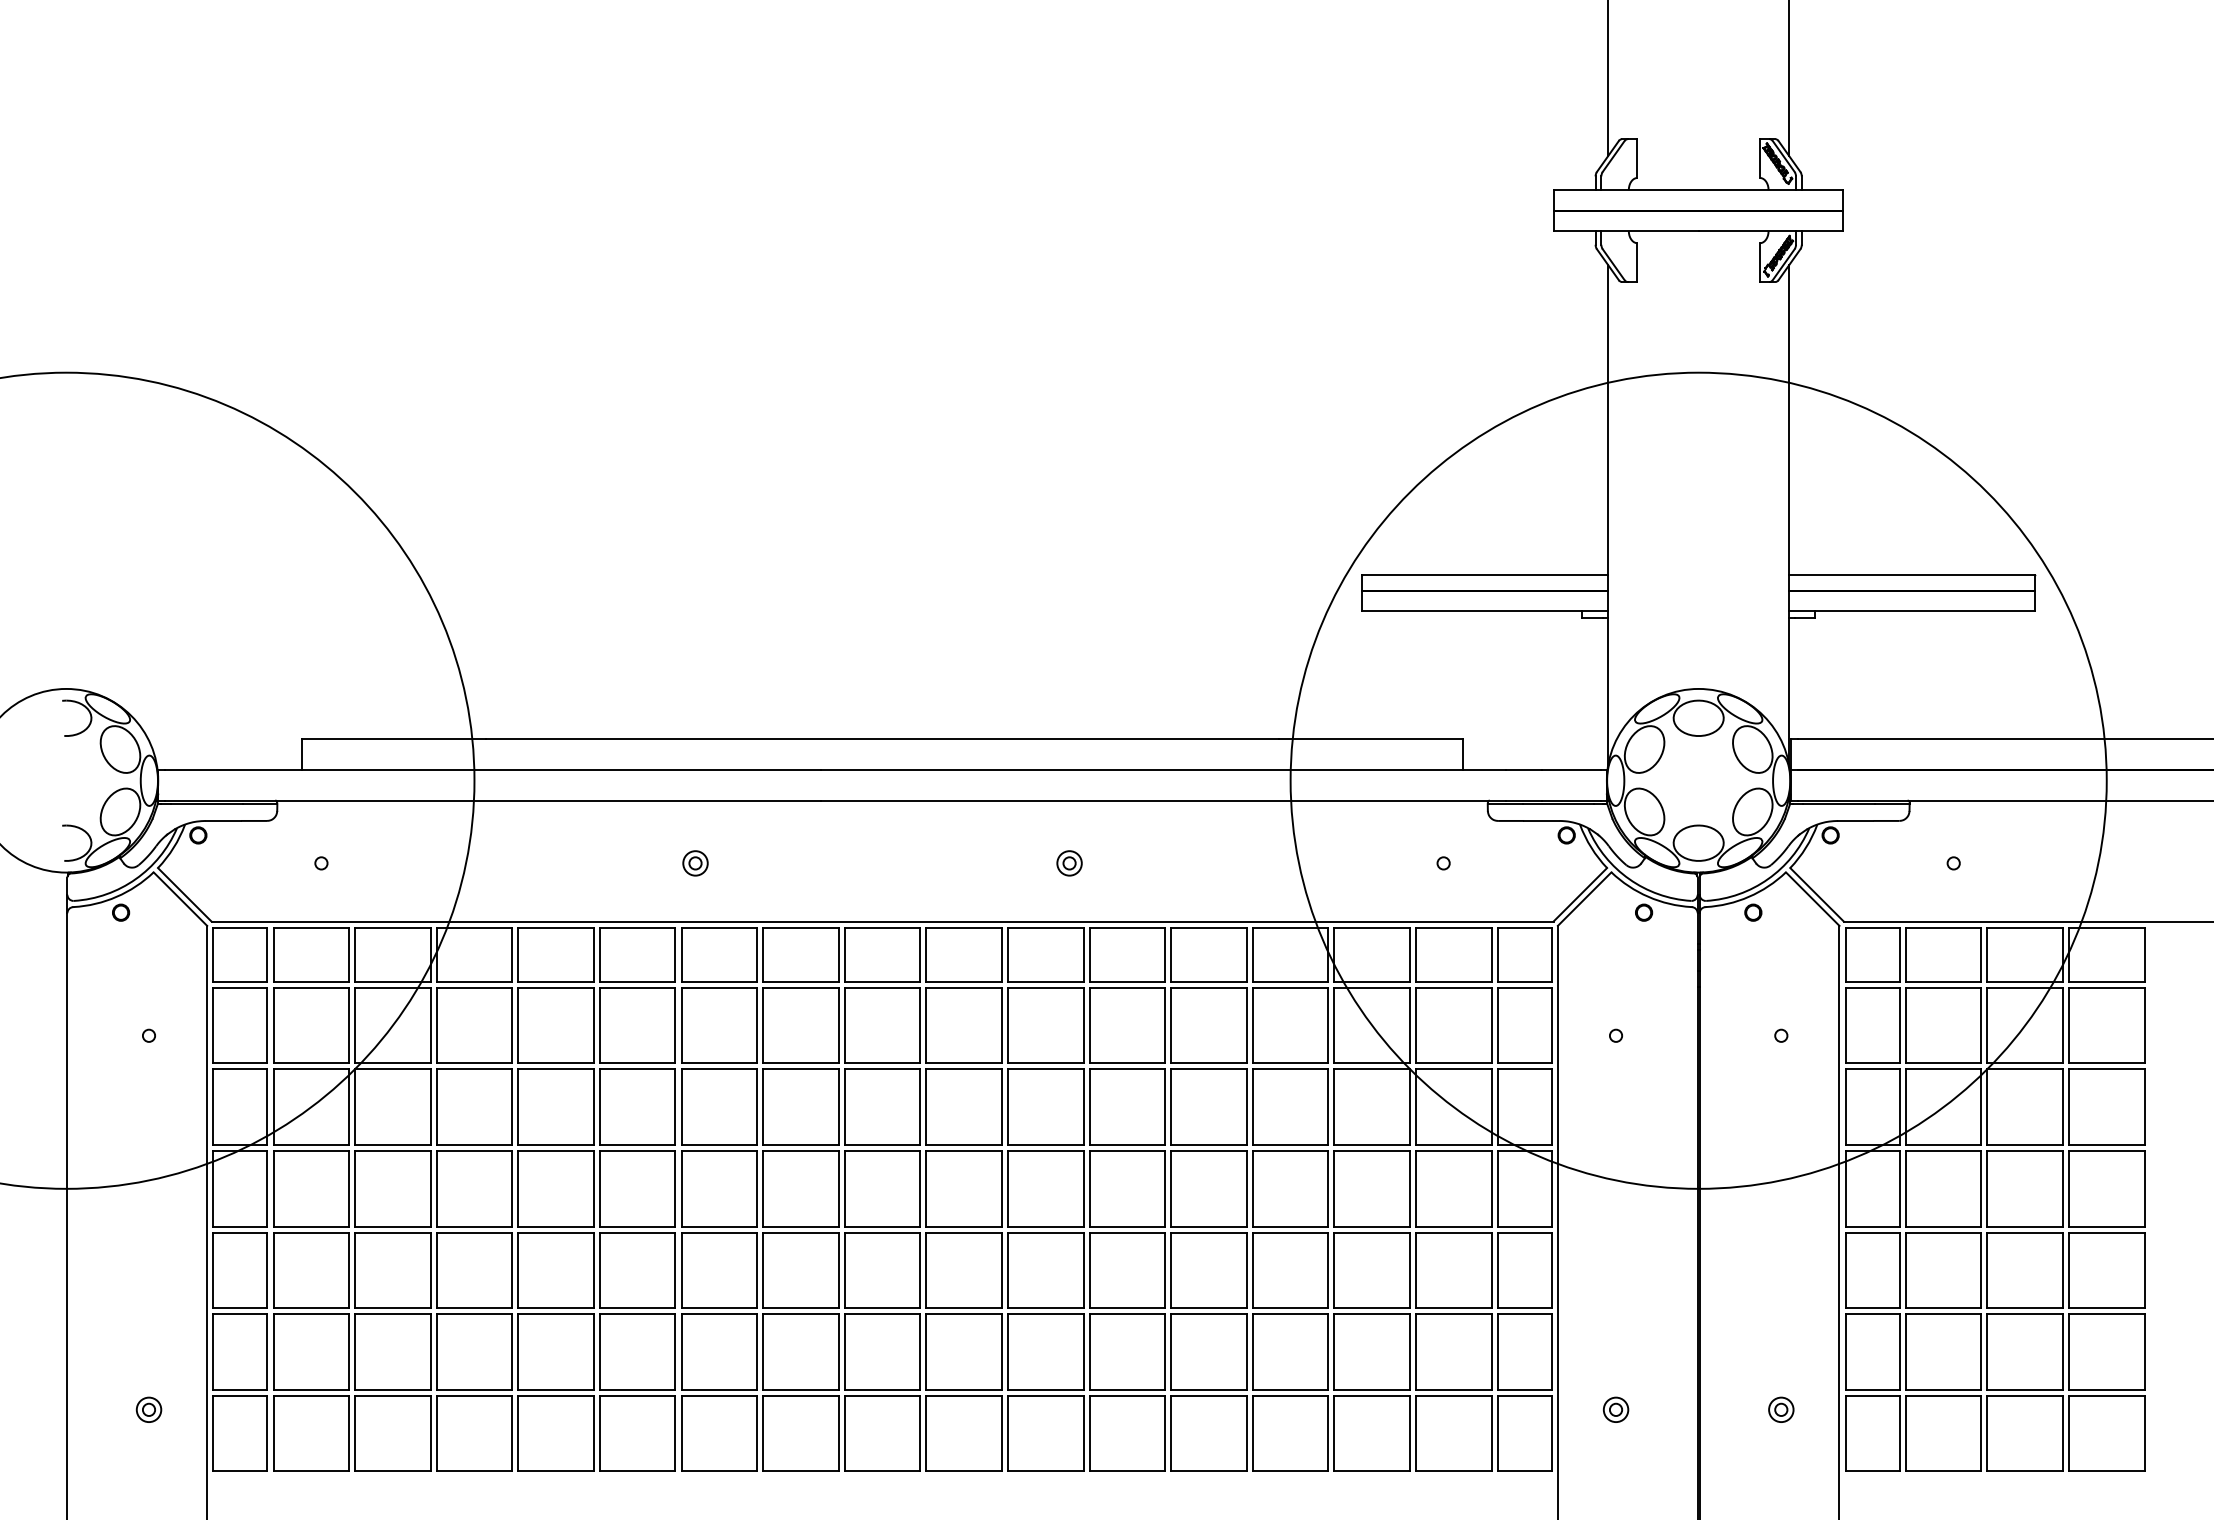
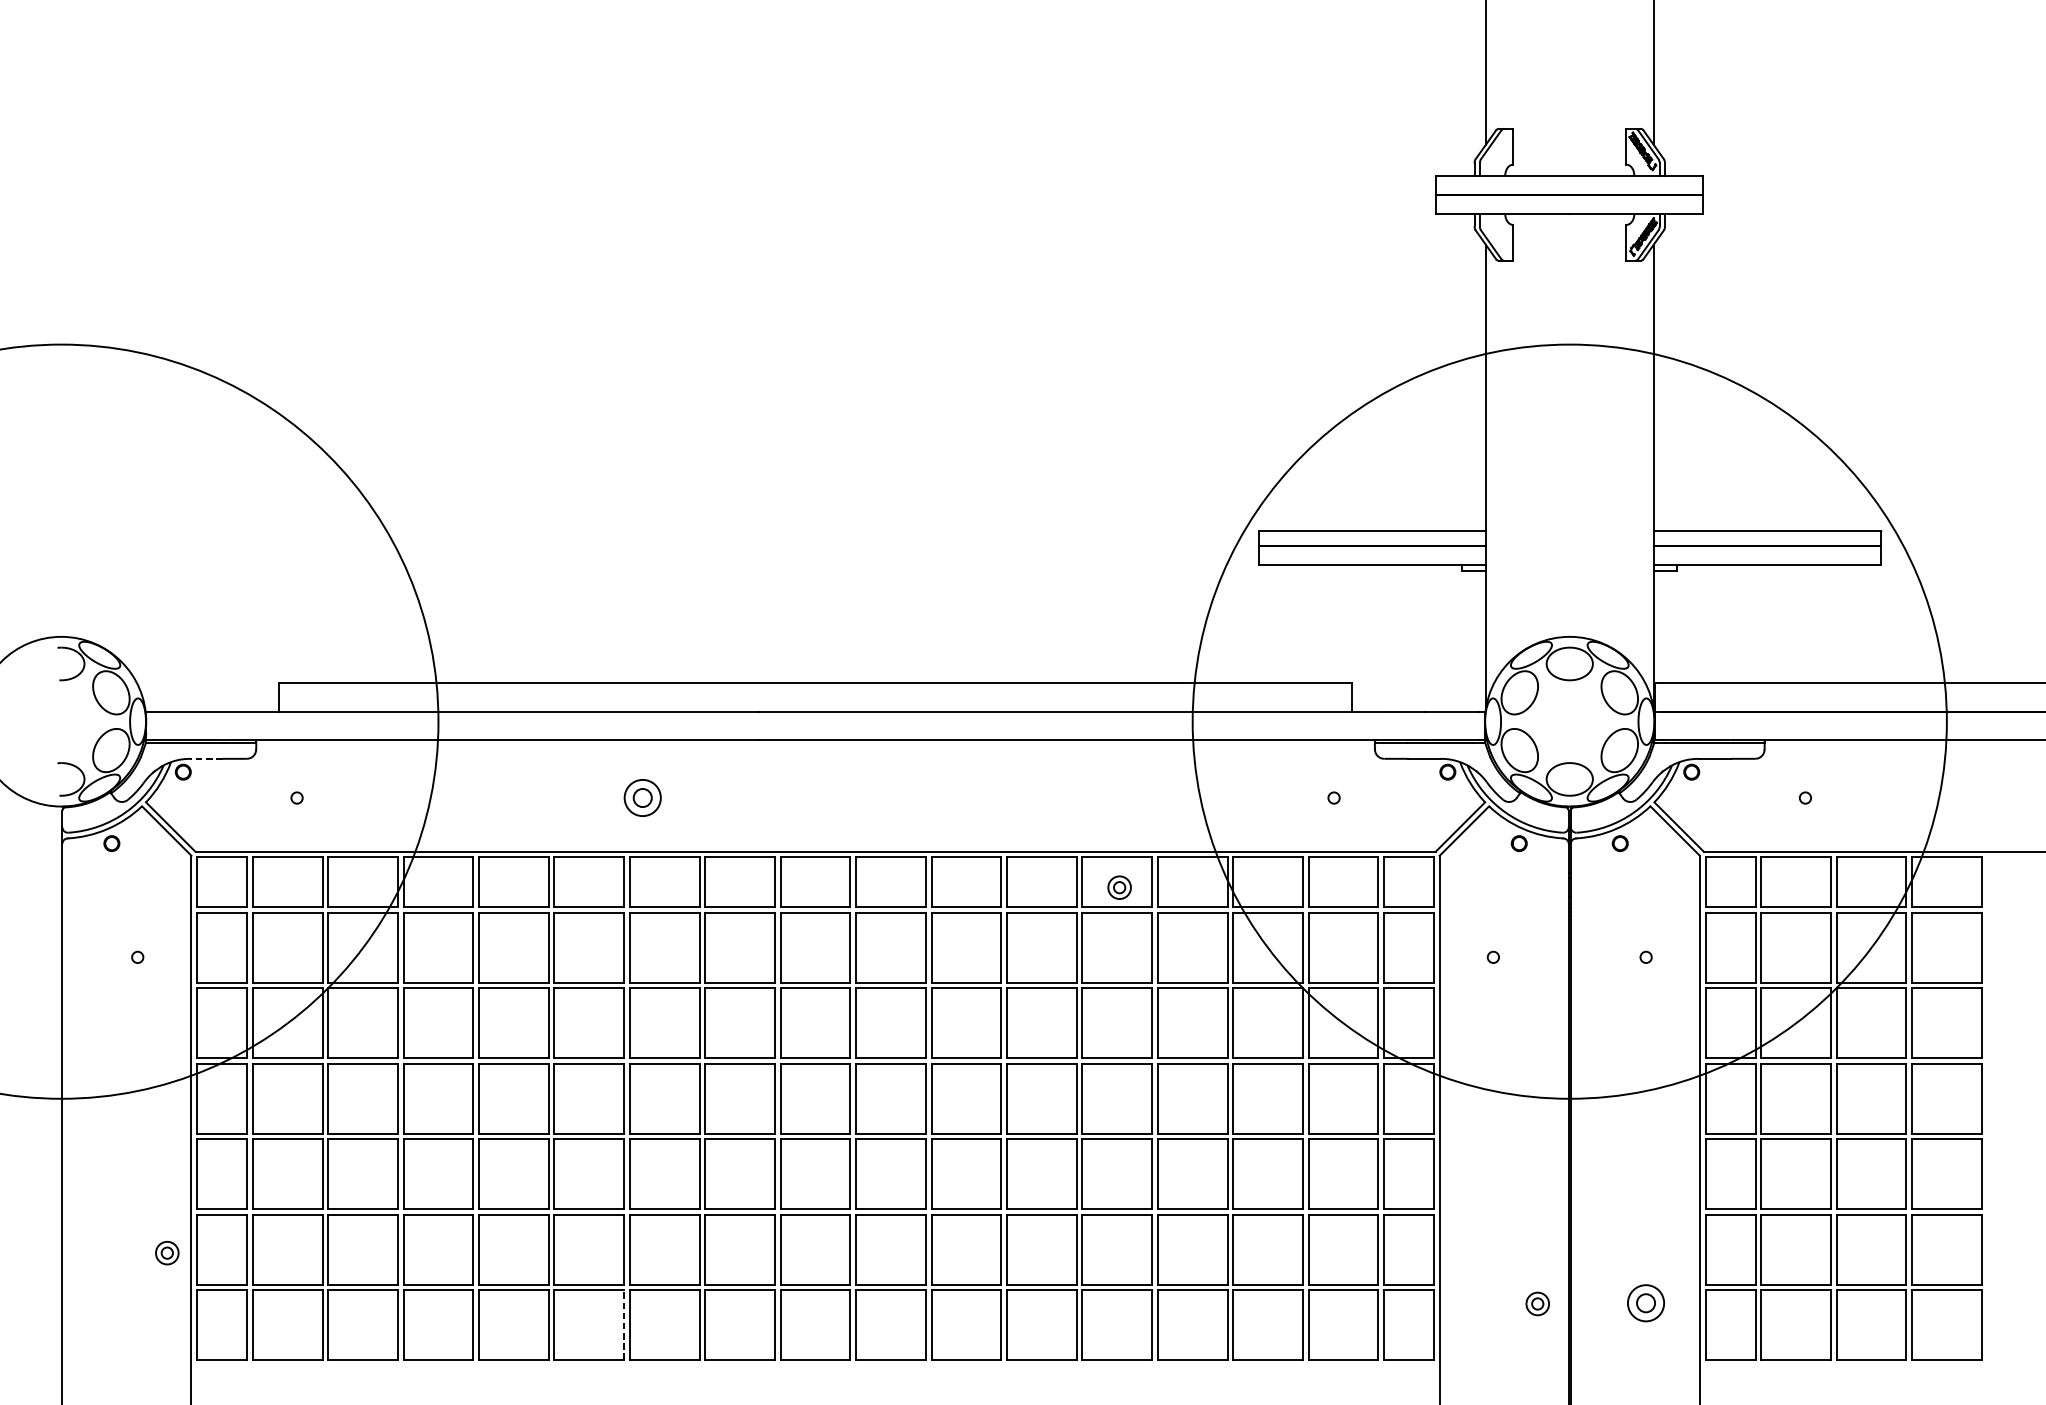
line: (223, 820) -> (206, 758), solid -> dashed
part: (695, 863) -> (642, 798), size x1.6
part: (1069, 863) -> (1119, 887), moved
part: (148, 1409) -> (166, 1252), moved
part: (1615, 1409) -> (1537, 1303), moved
part: (1781, 1409) -> (1646, 1302), size x1.6
line: (675, 1433) -> (624, 1324), solid -> dashed

